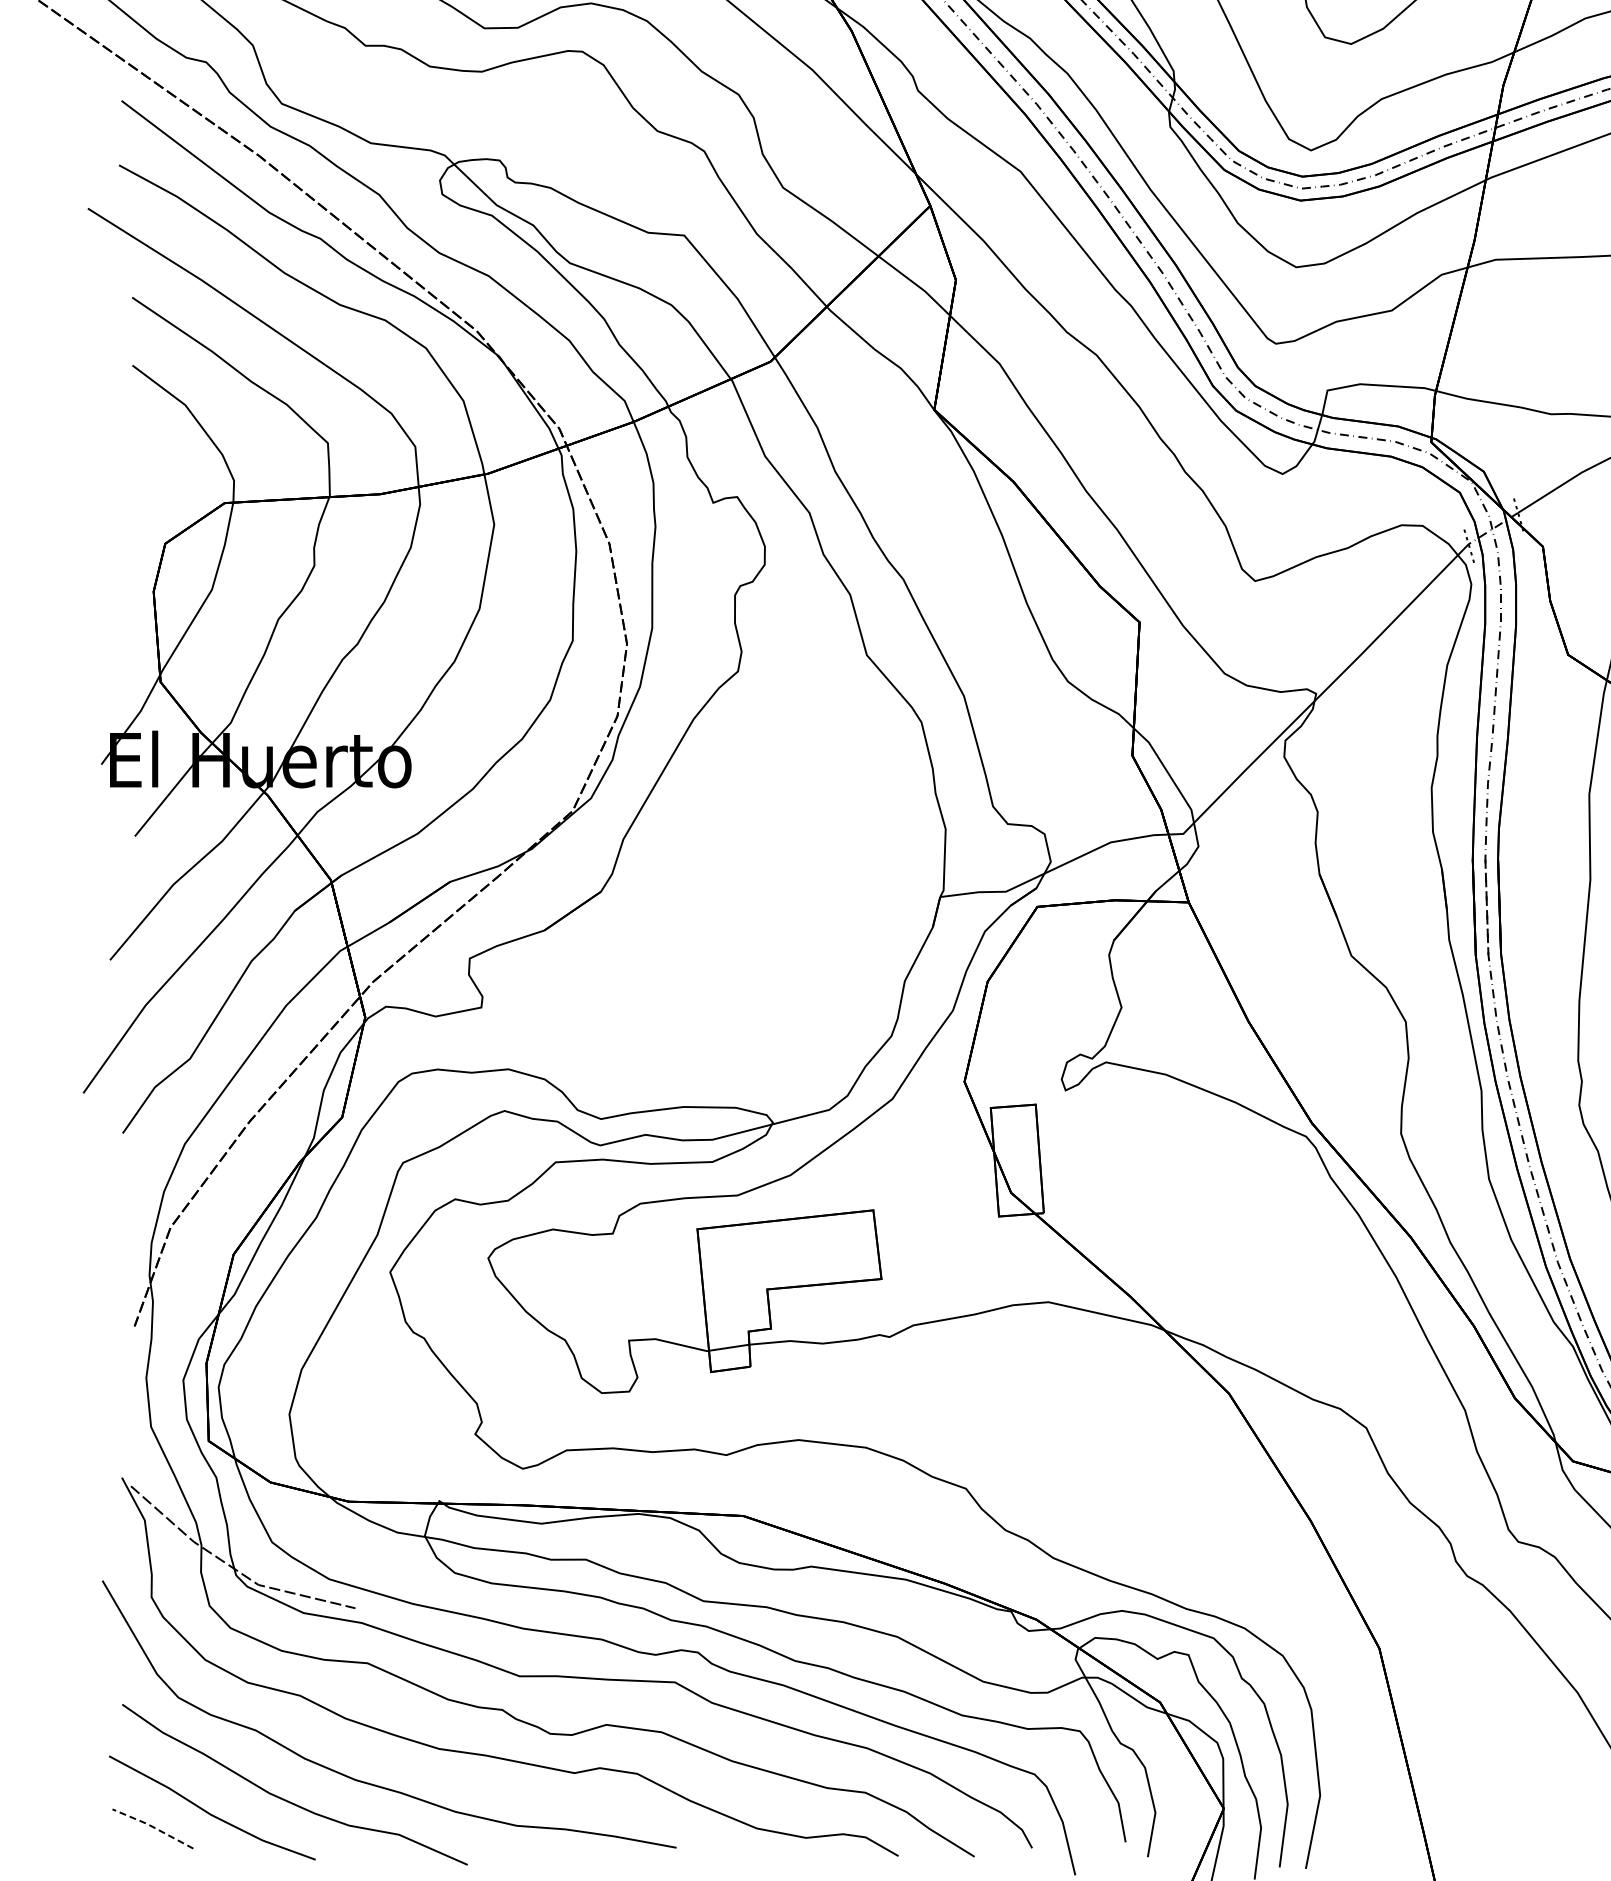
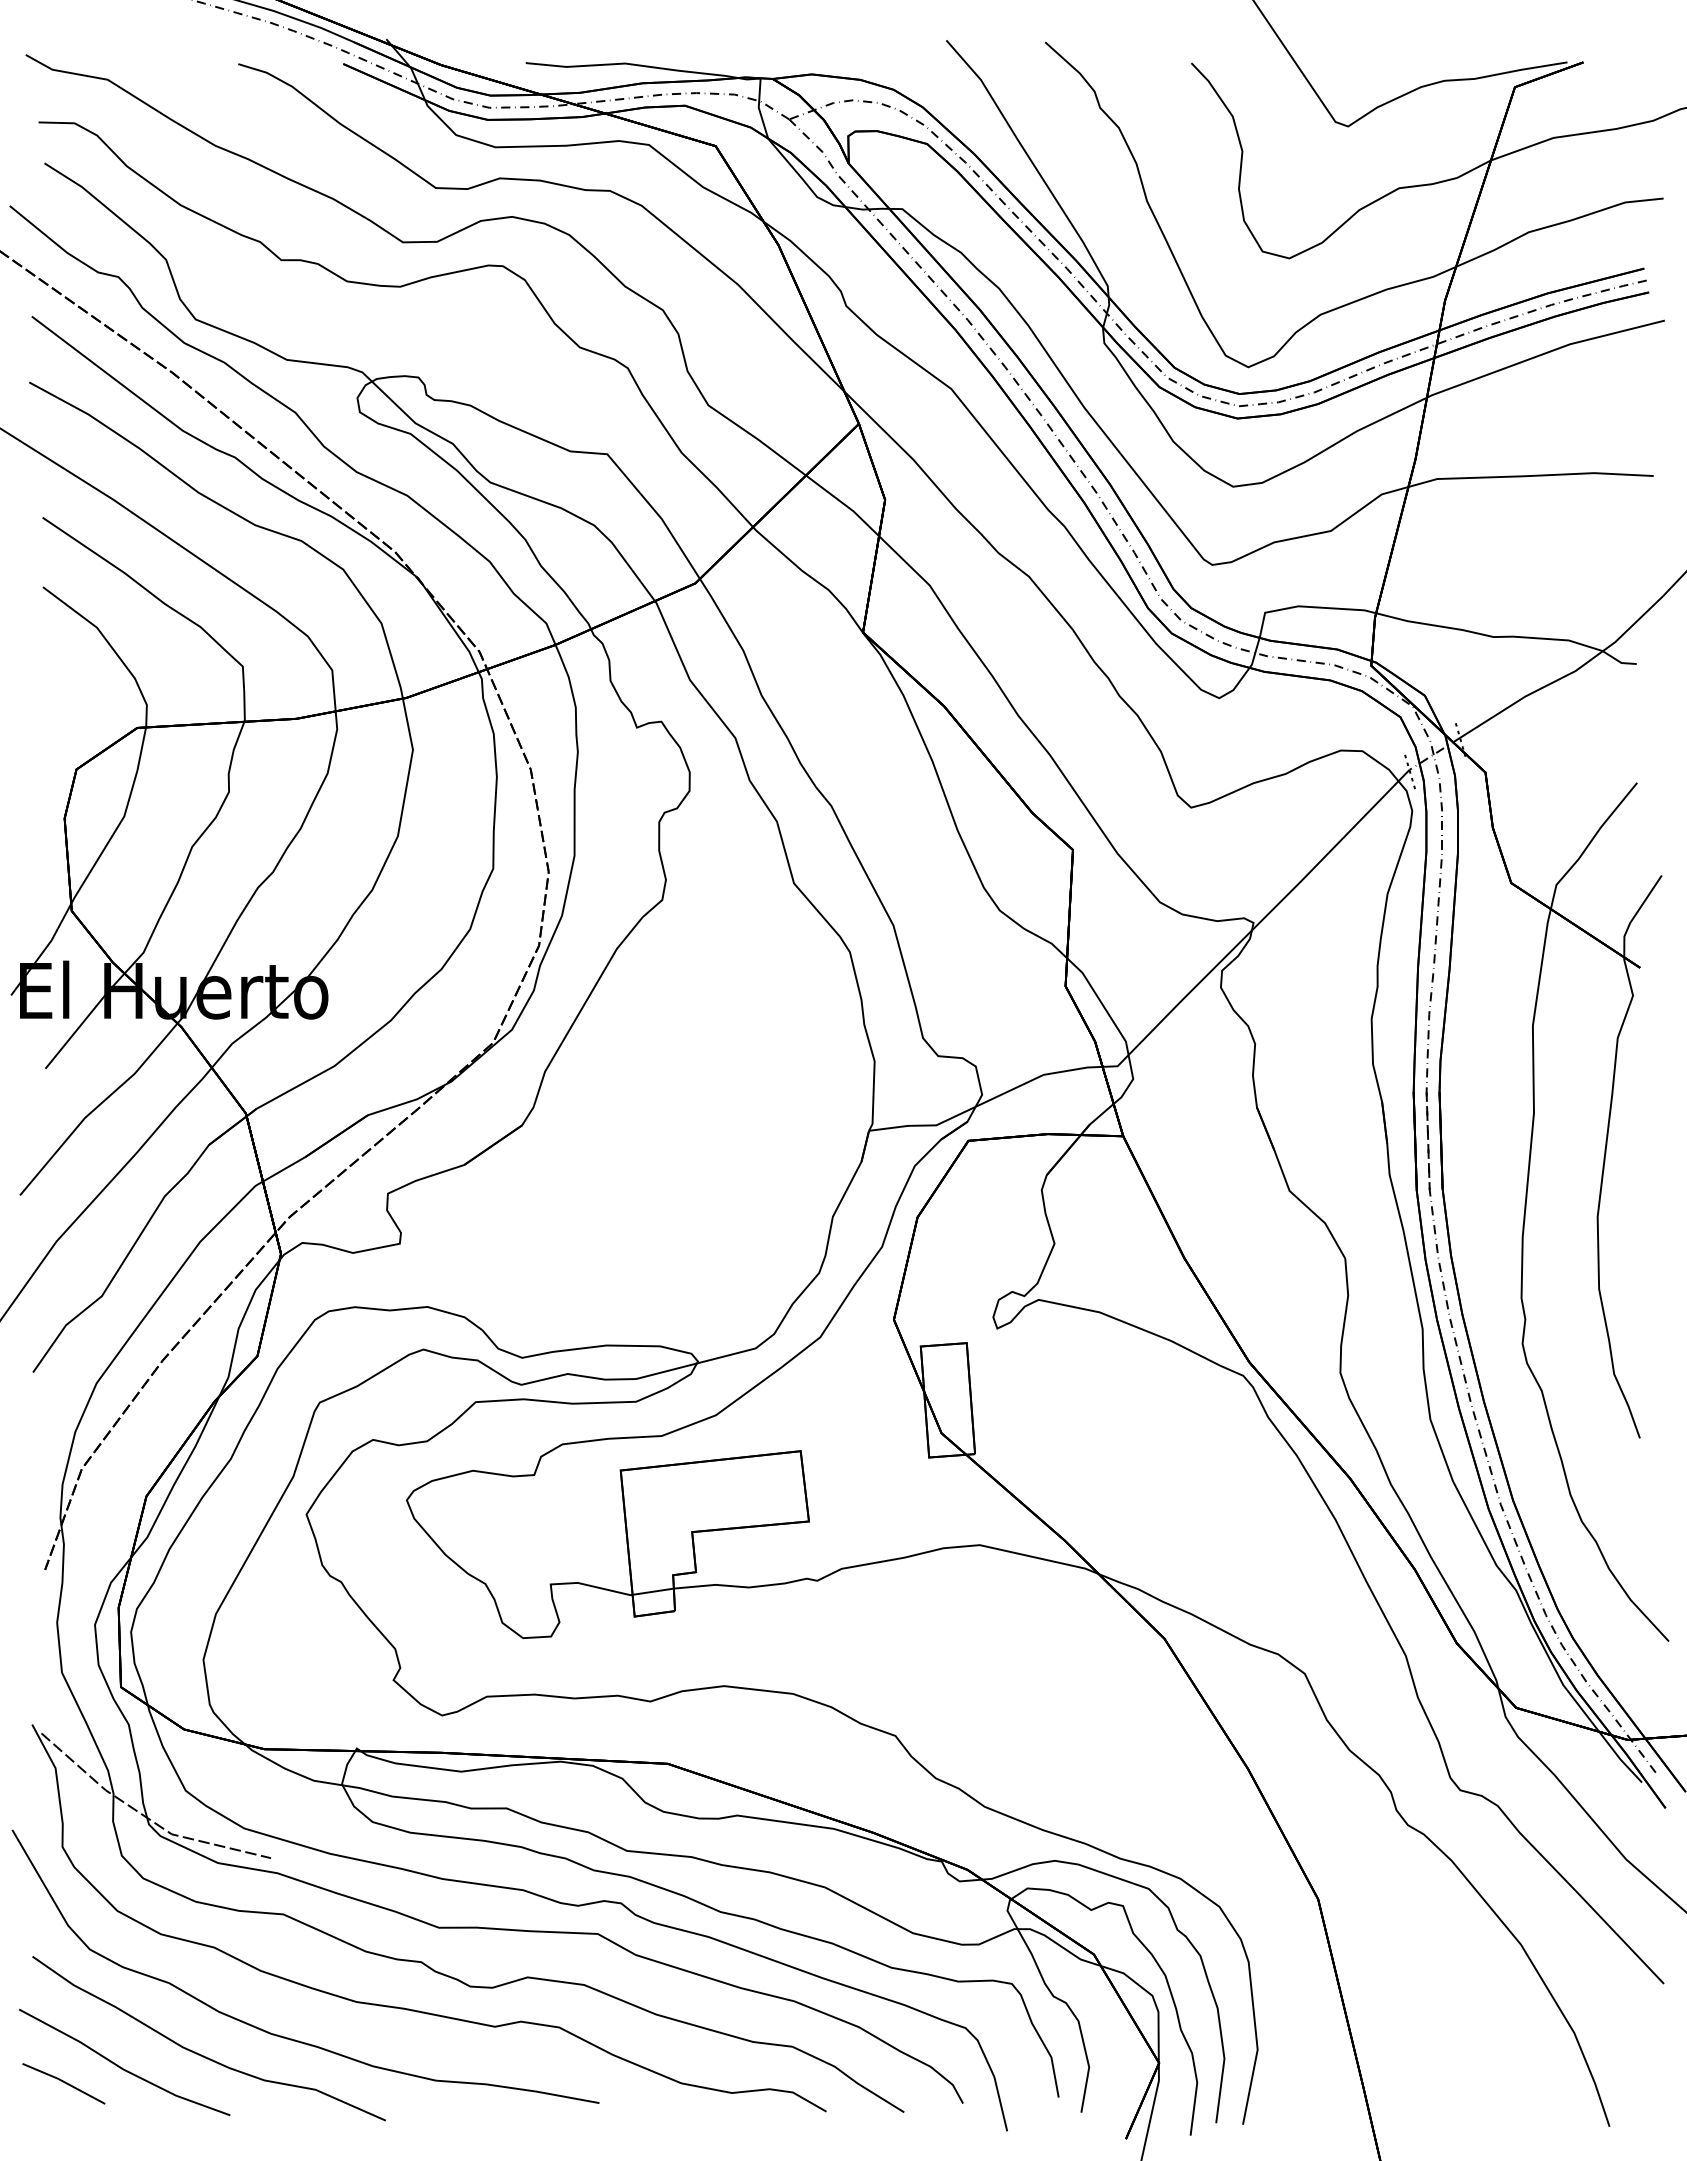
line: (153, 1827) -> (64, 2082), dashed -> solid

